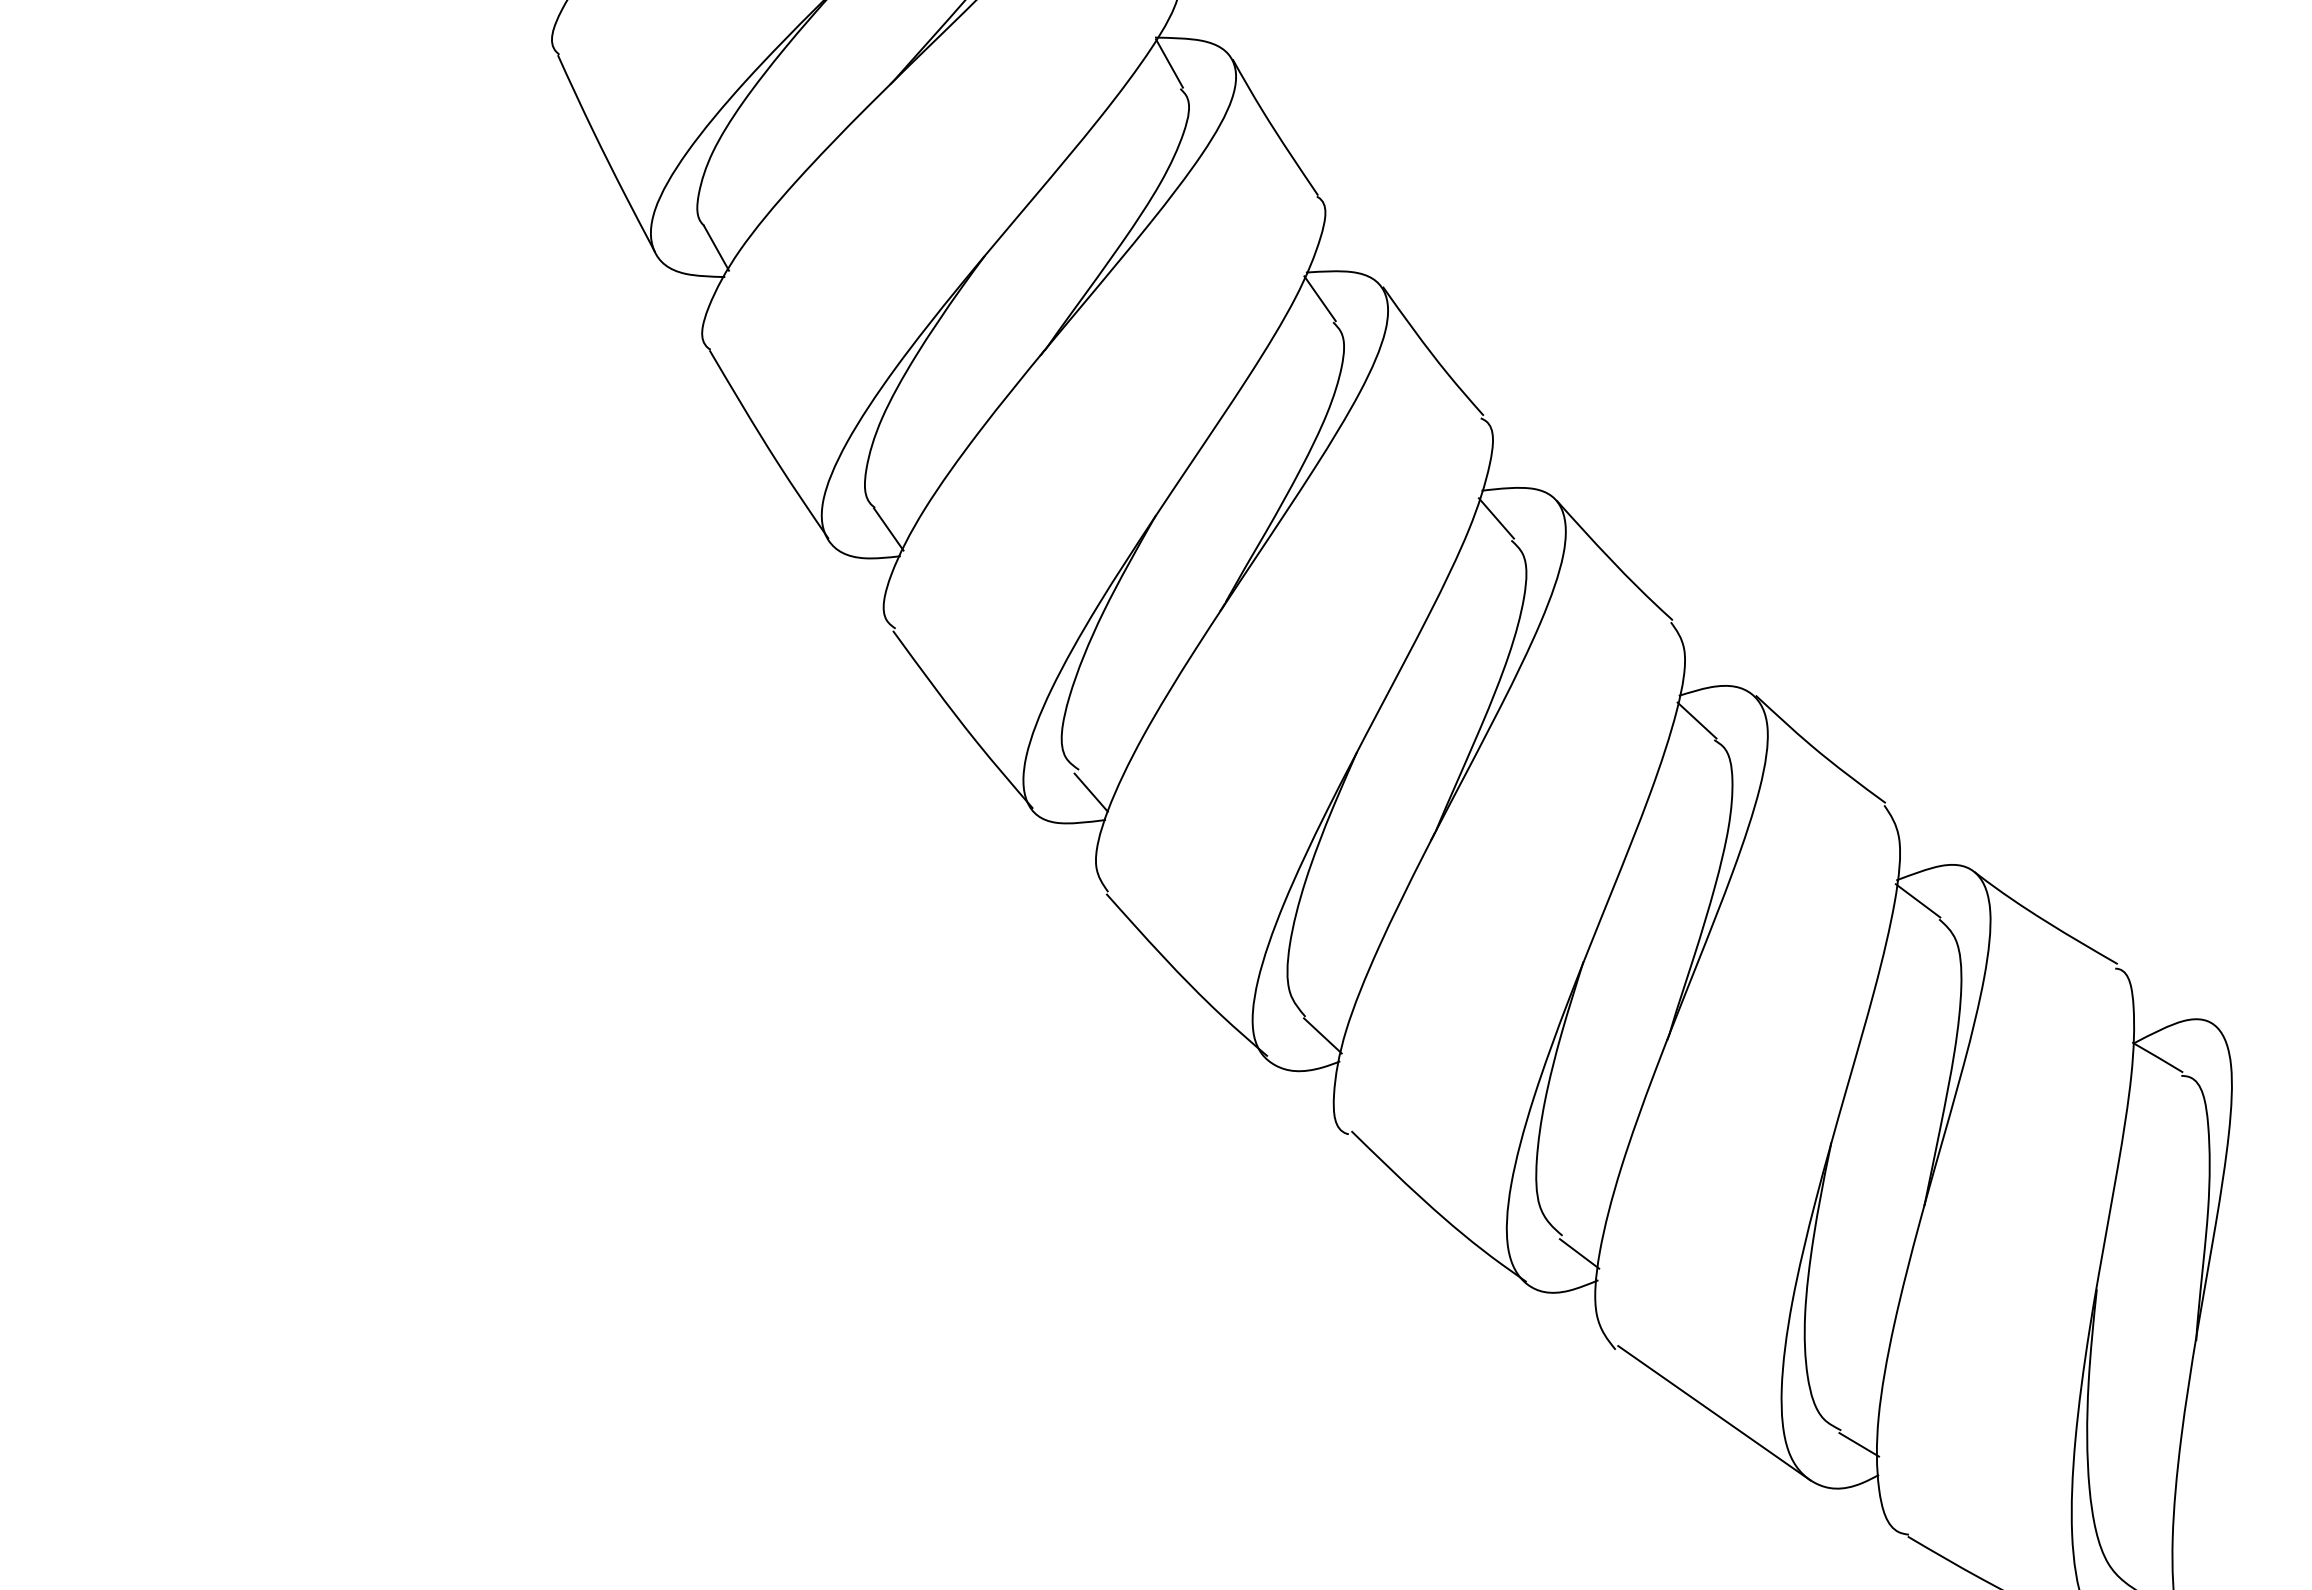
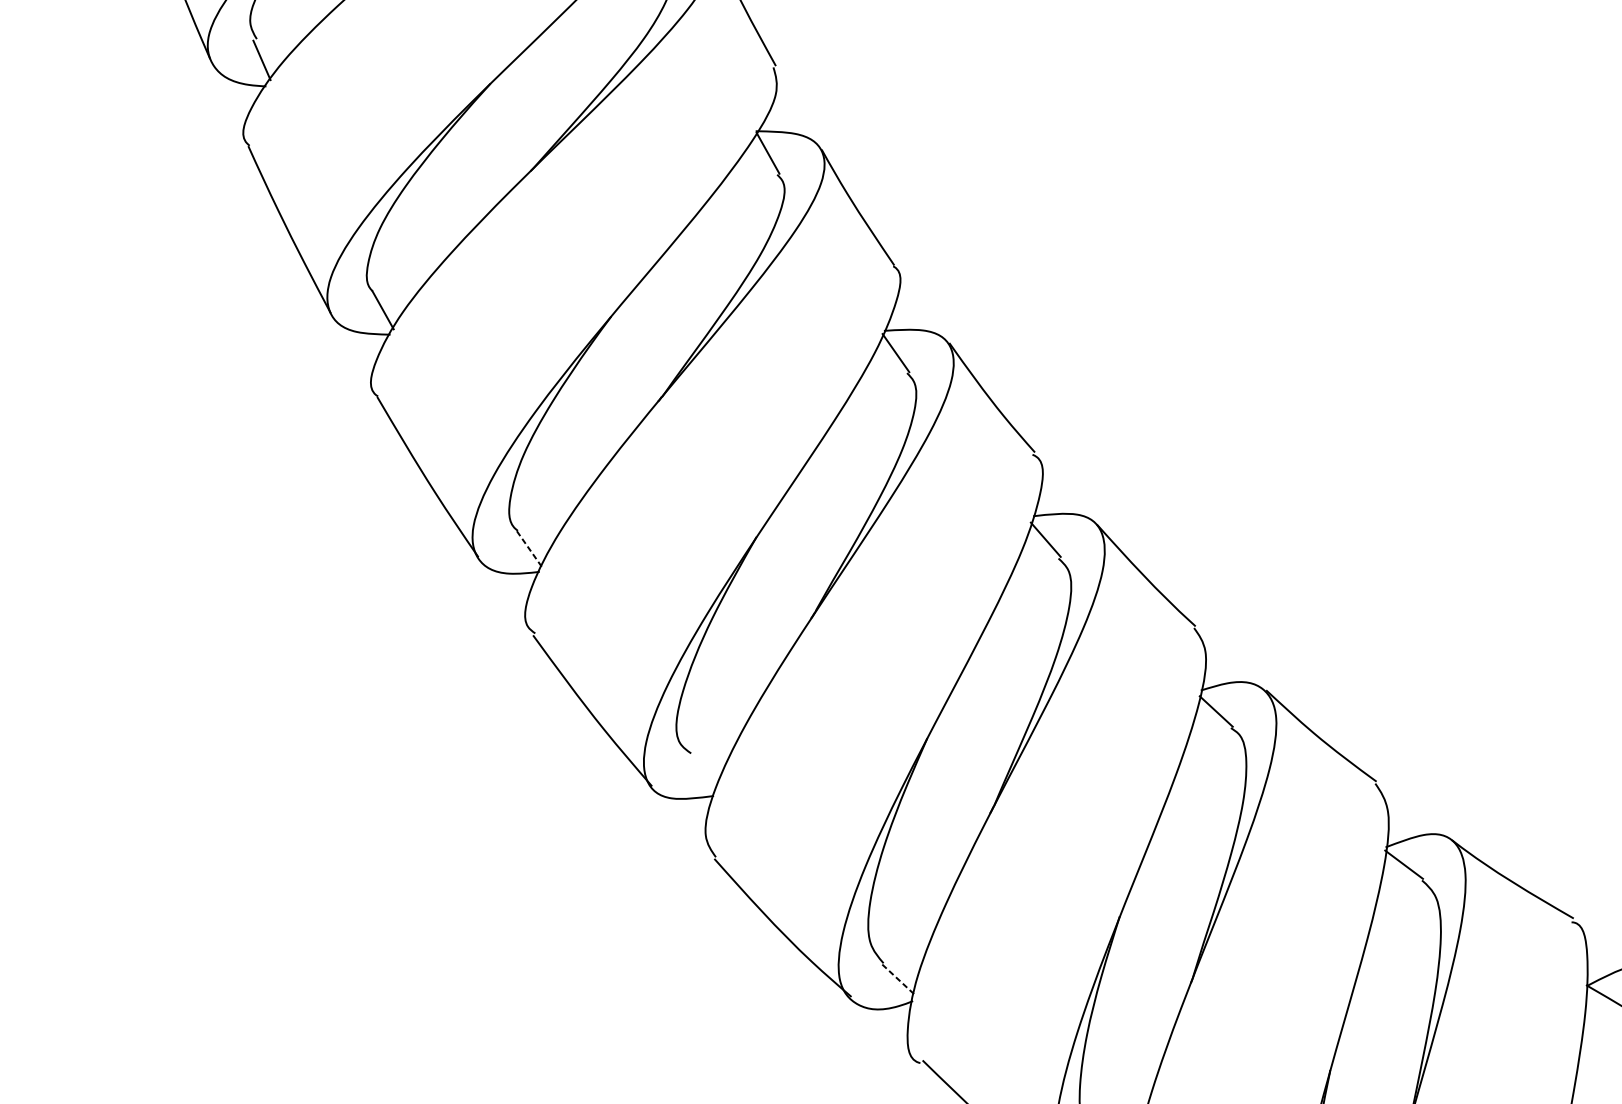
line: (888, 529) -> (529, 549), solid -> dashed
line: (1090, 792) -> (700, 772), removed
line: (1322, 1035) -> (898, 979), solid -> dashed

